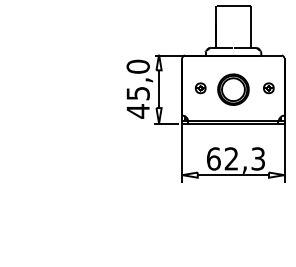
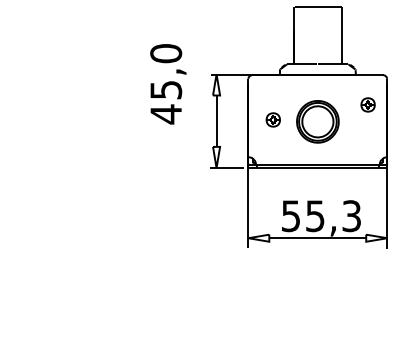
part: (268, 87) -> (367, 104), moved
text: (139, 89) -> (168, 84), moved
text: (222, 159) -> (302, 216), 62,3 -> 55,3

